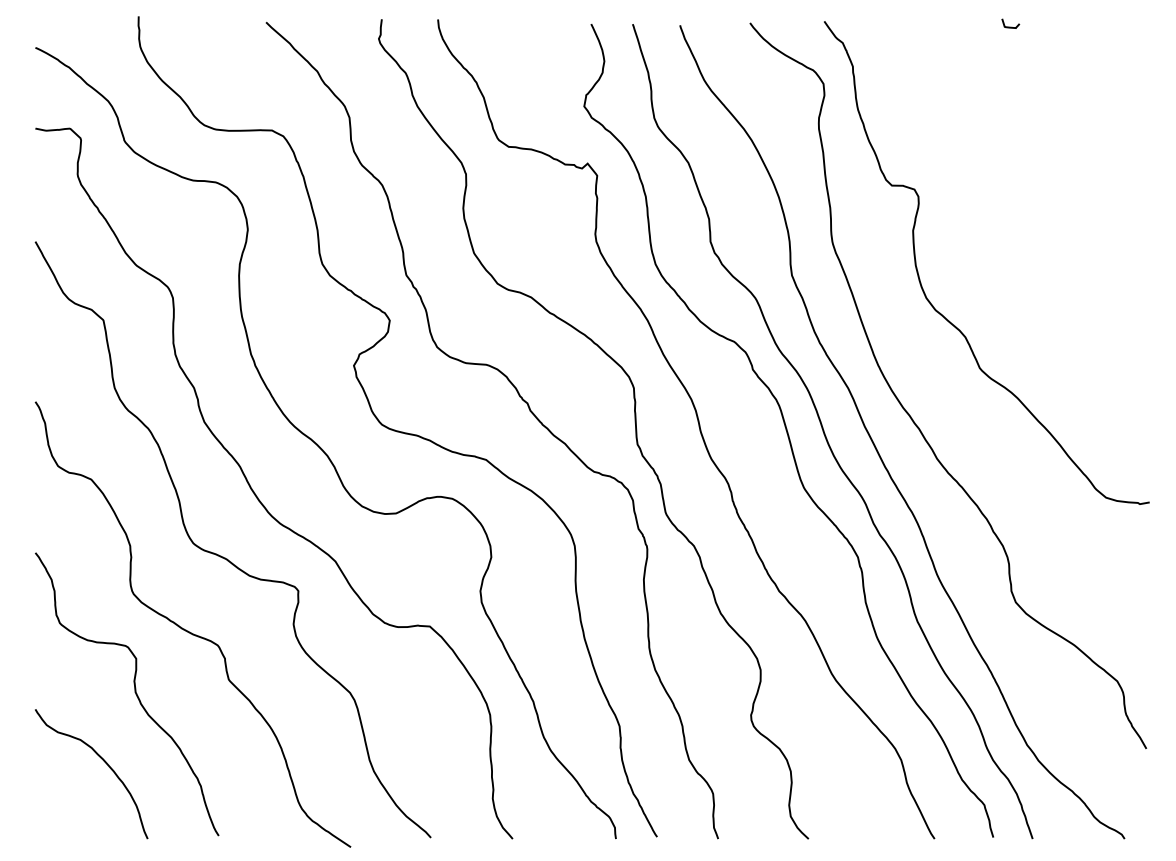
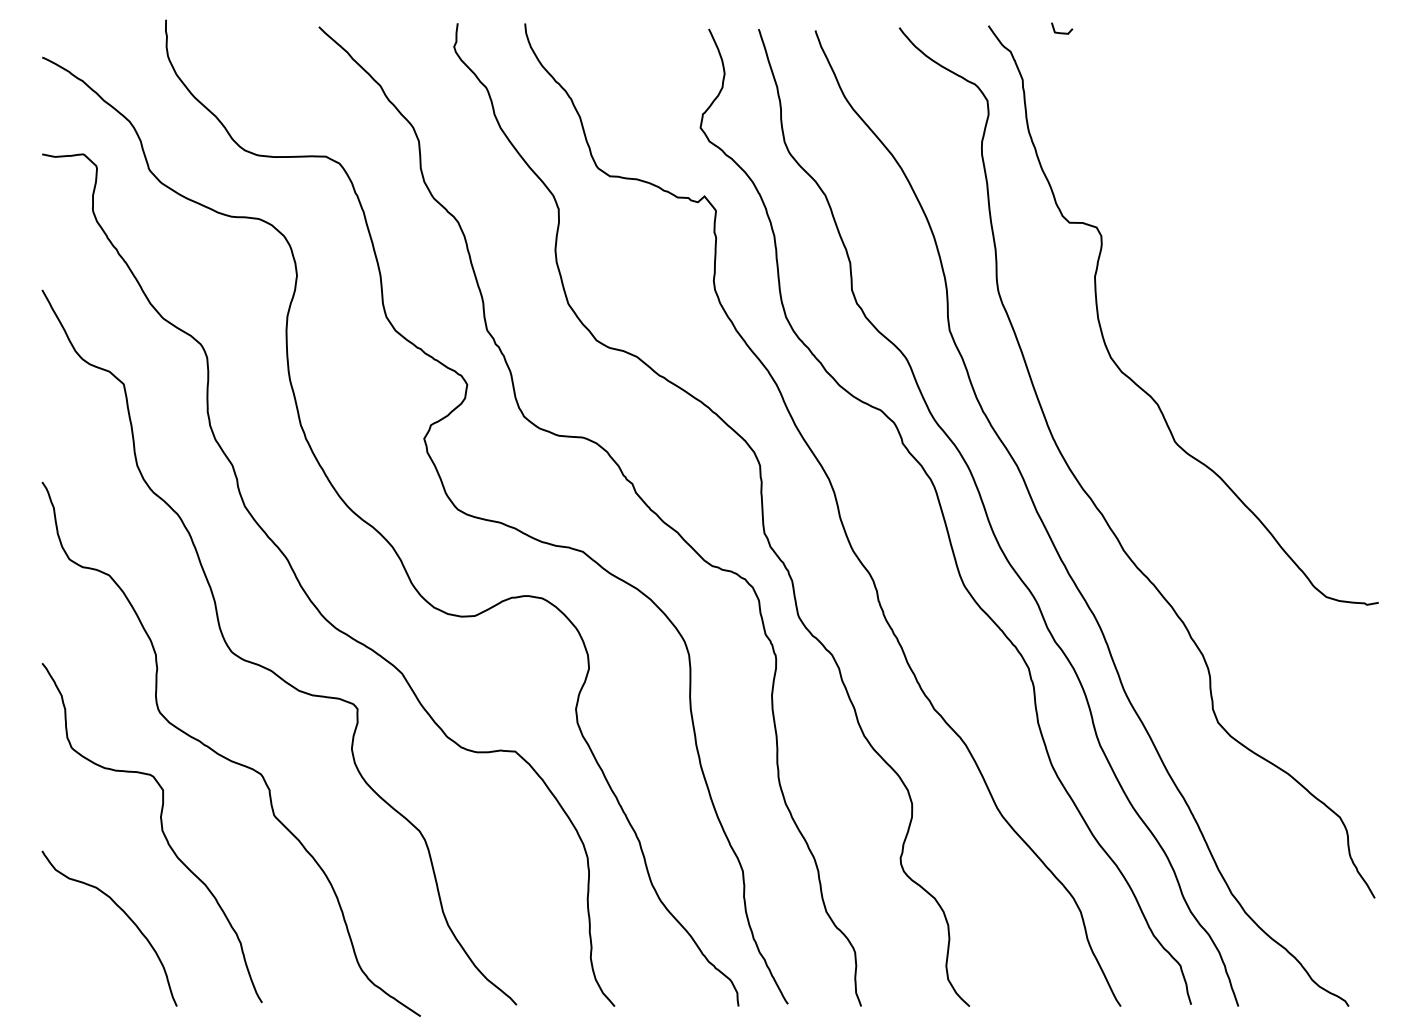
curve: (1011, 26) -> (1062, 32), moved

